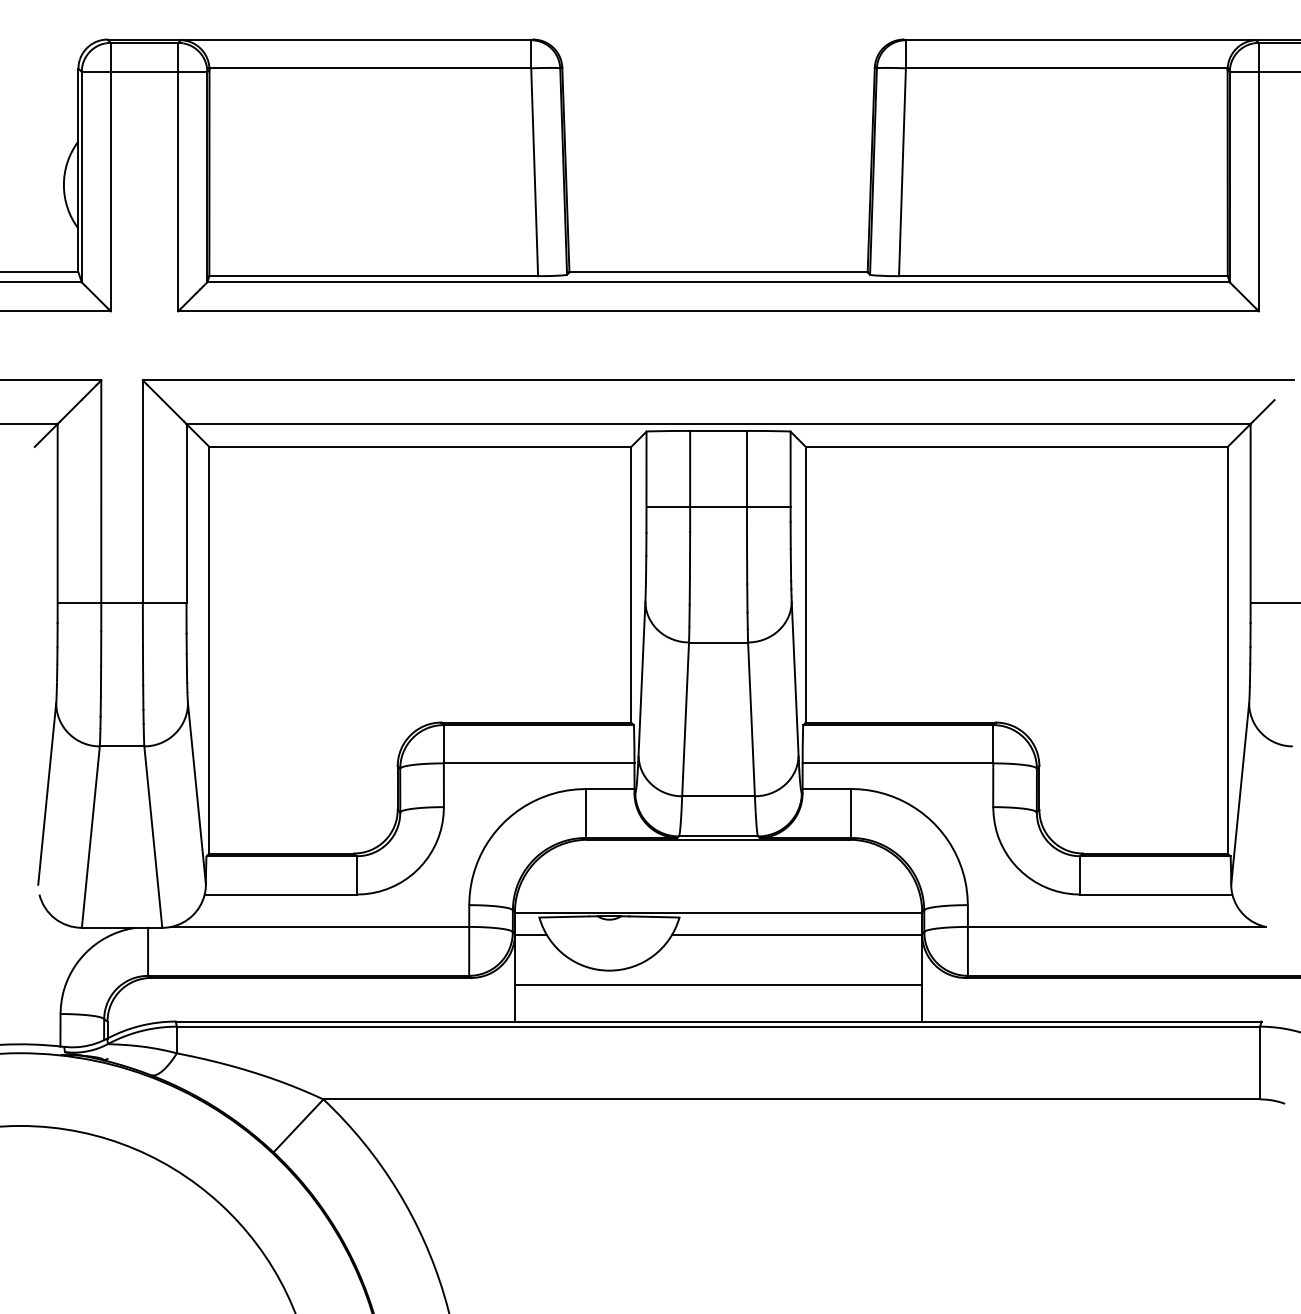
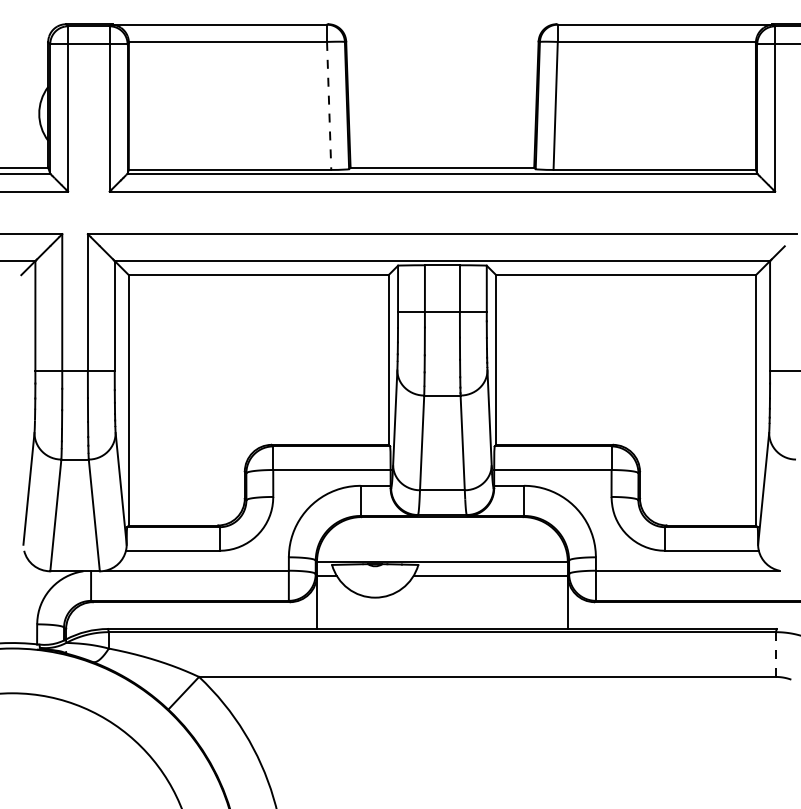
line: (535, 173) -> (329, 106), solid -> dashed
line: (717, 985) -> (441, 606), removed
line: (1259, 1062) -> (775, 654), solid -> dashed

